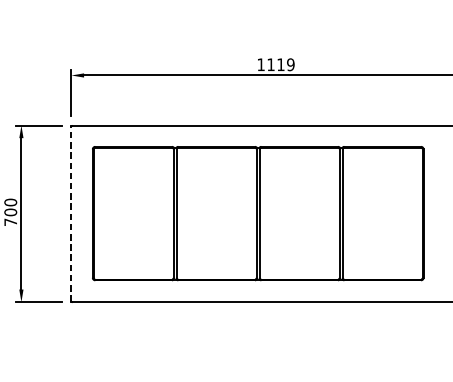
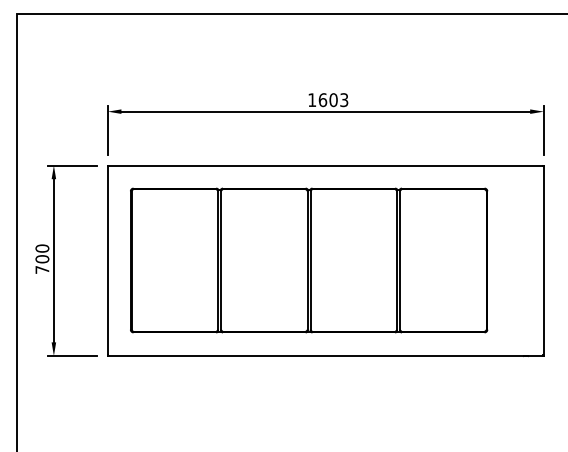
text: (280, 65) -> (333, 100), 1119 -> 1603
line: (71, 213) -> (107, 260), dashed -> solid

